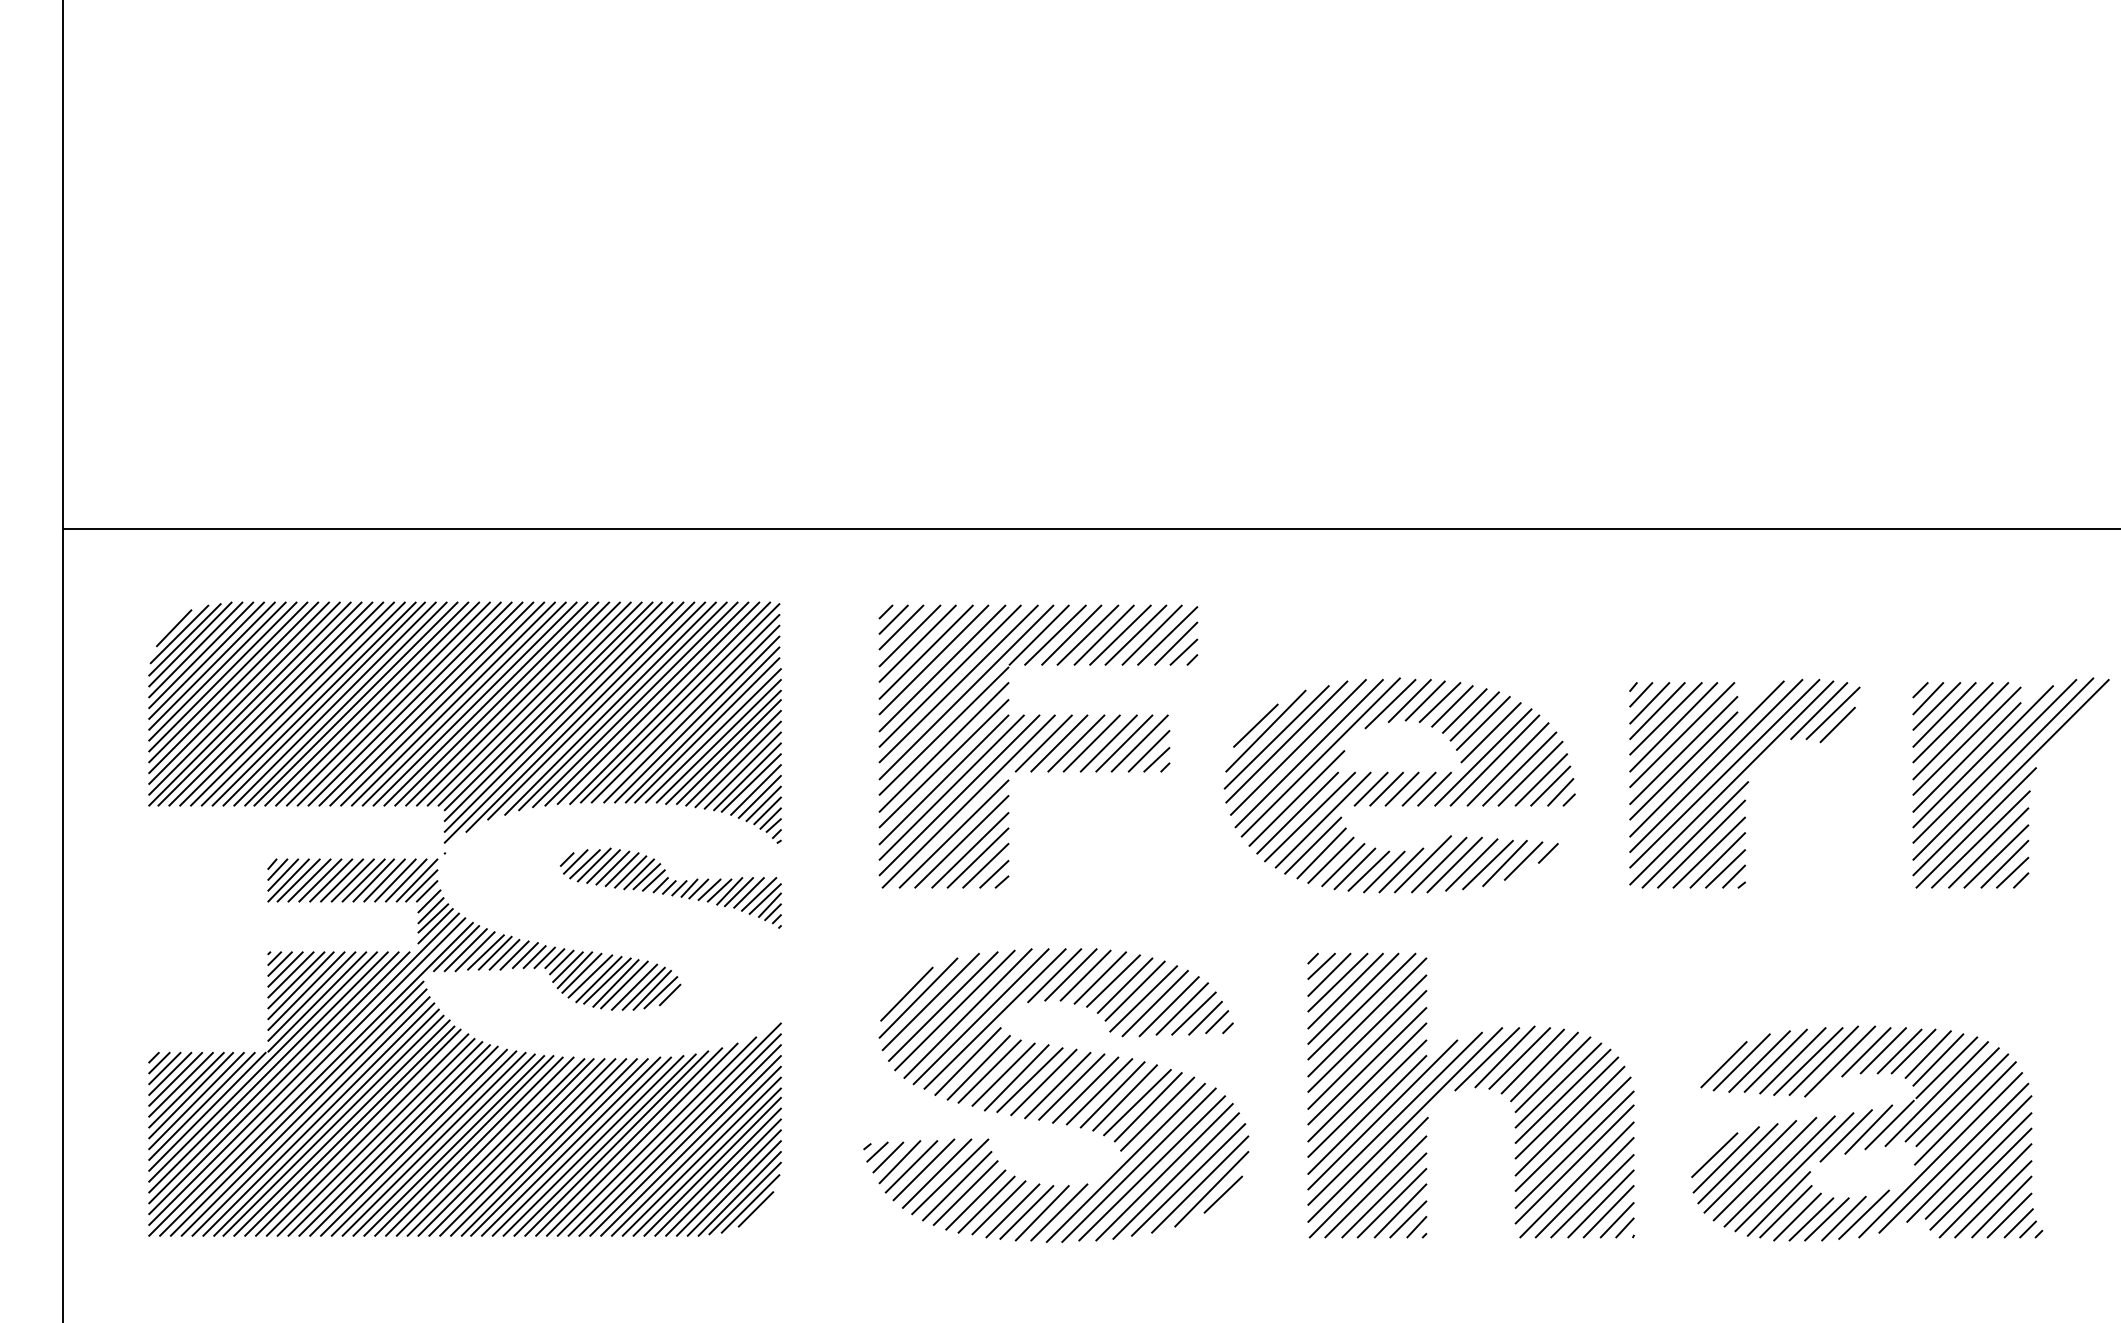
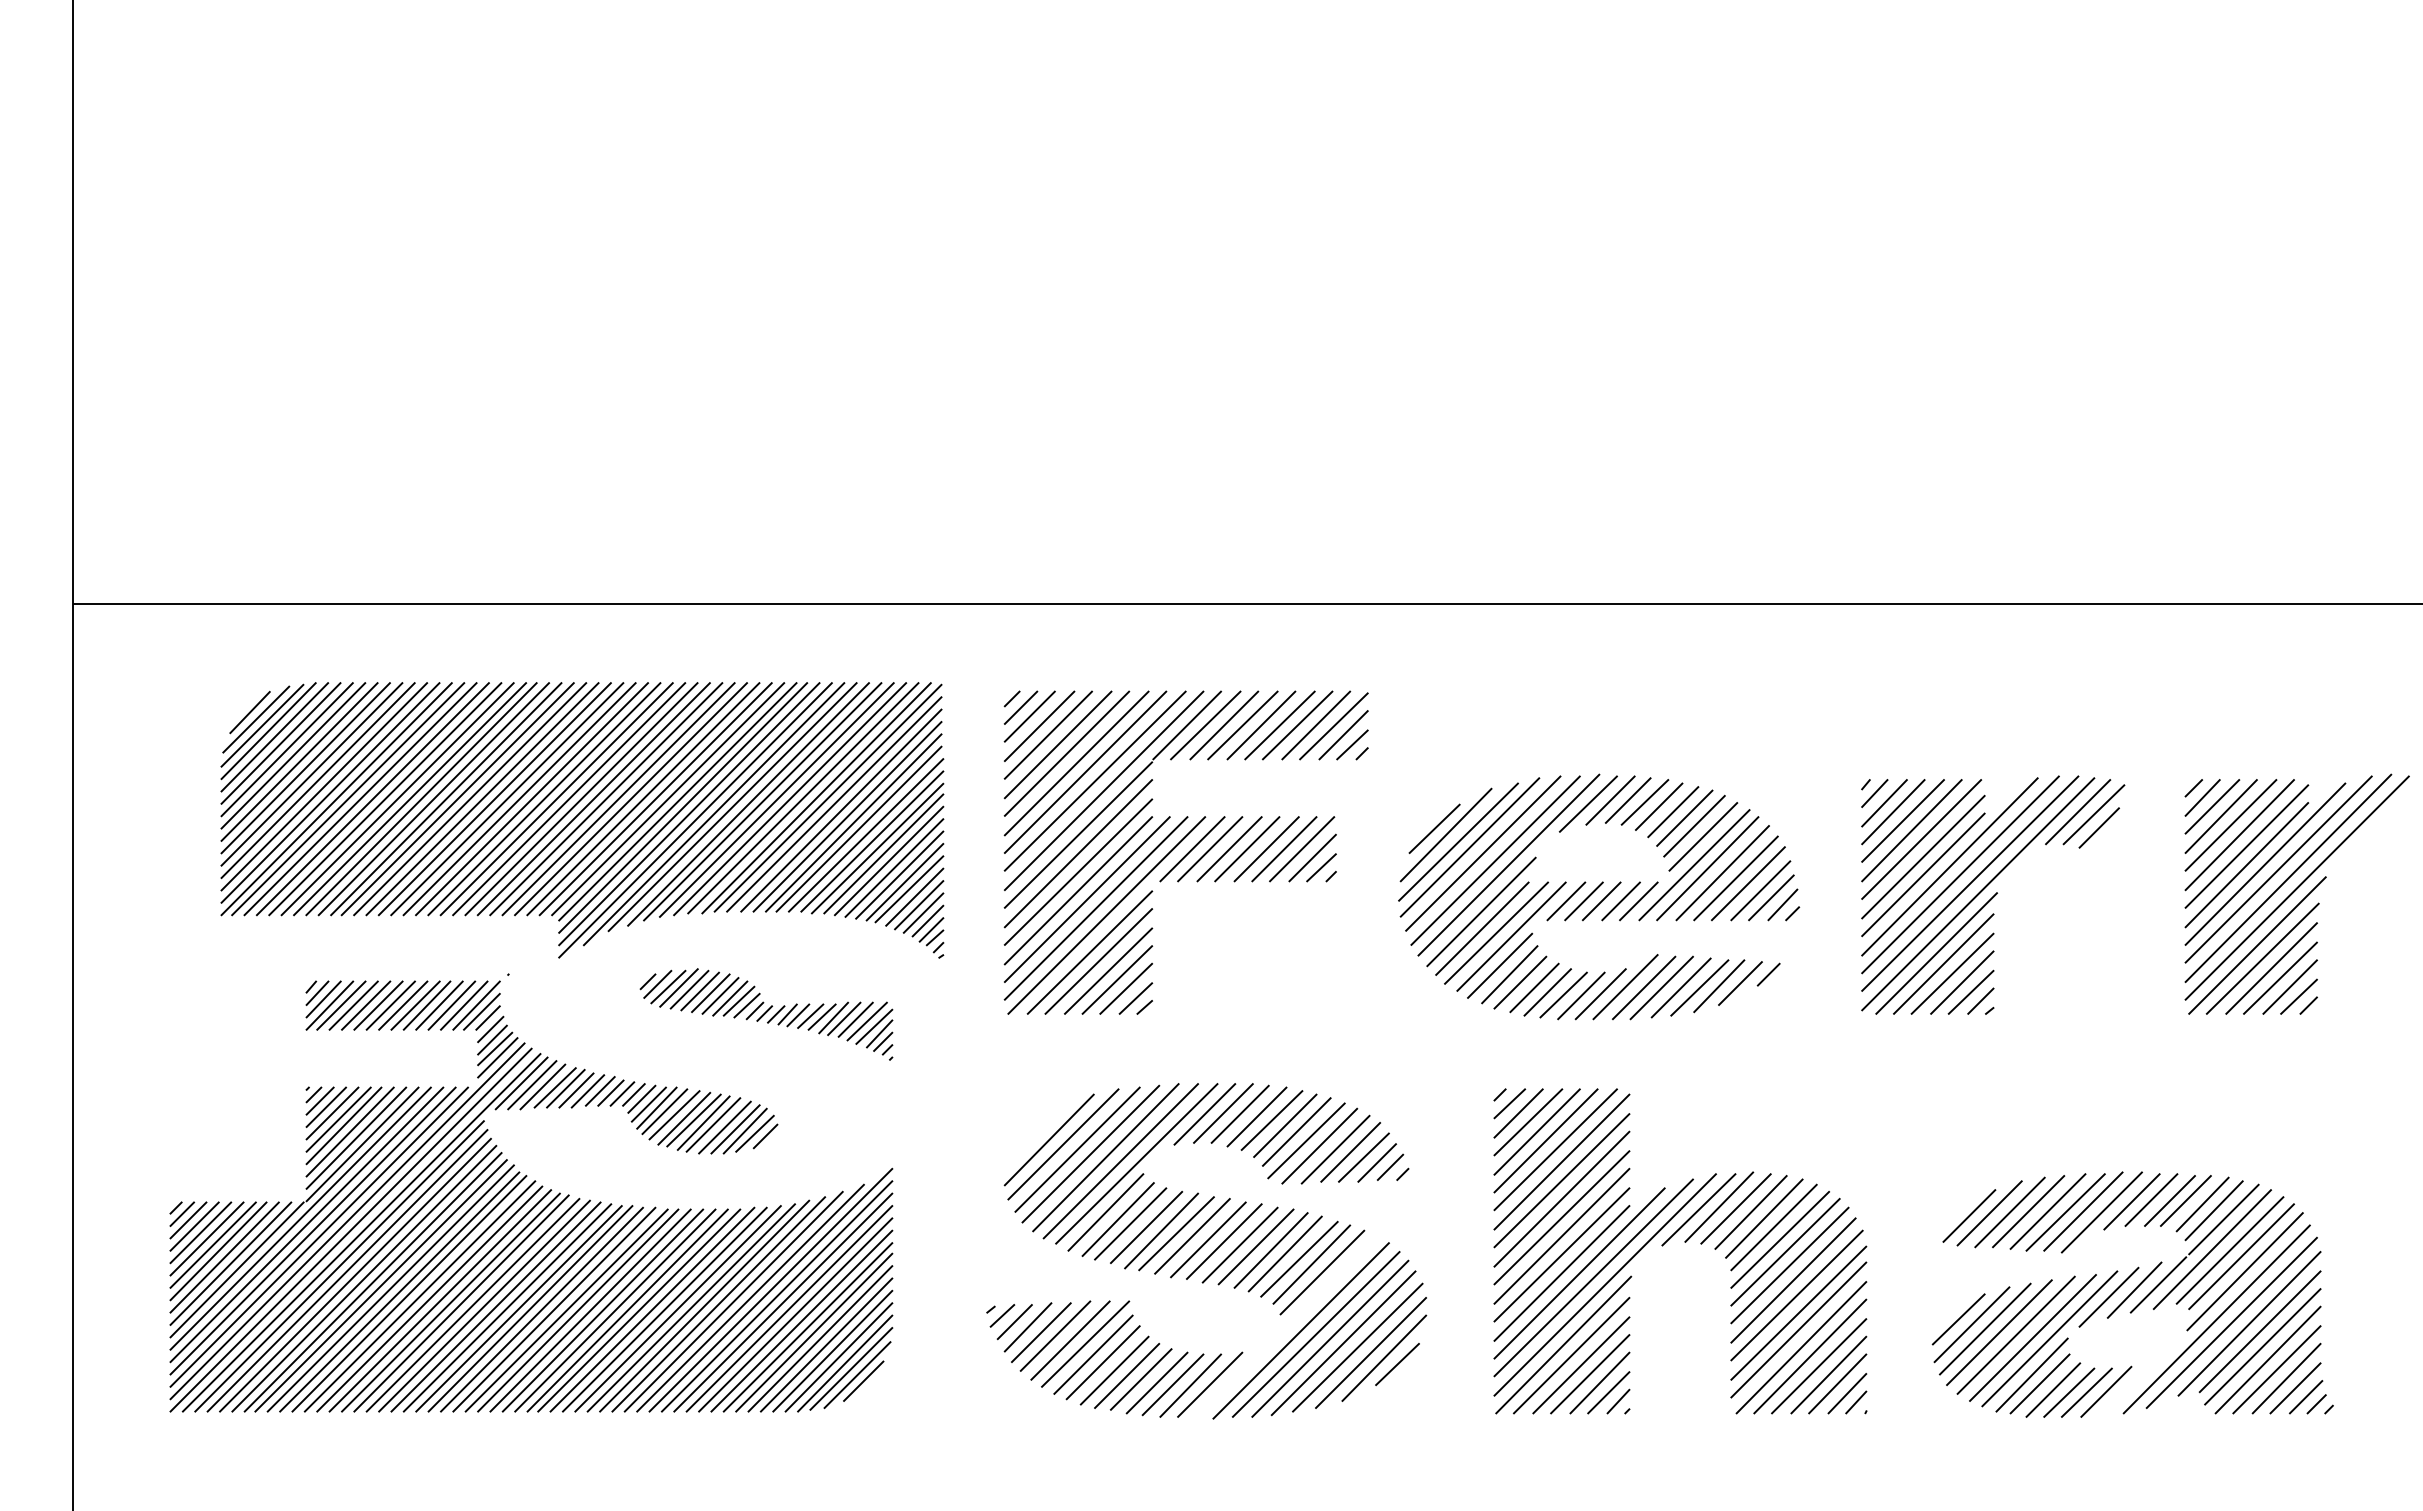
part: (465, 722) -> (582, 820), moved
line: (906, 994) -> (1035, 1135), removed
line: (1125, 1162) -> (1285, 1327), removed
line: (1863, 1214) -> (2128, 1387), removed

